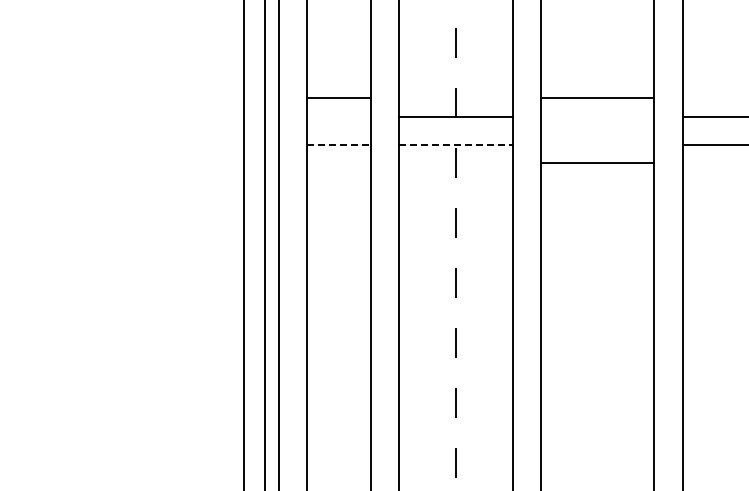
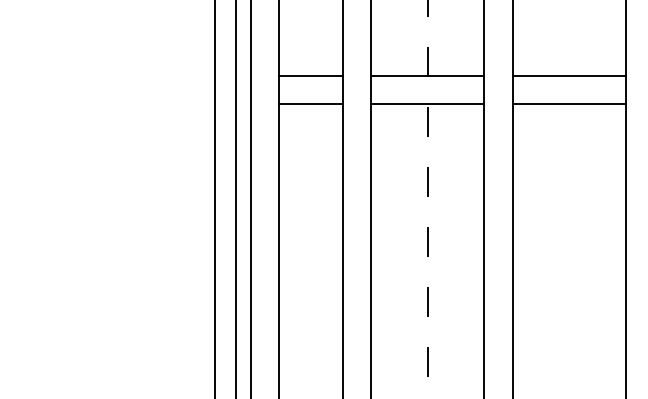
line: (339, 97) -> (310, 75), moved
line: (597, 97) -> (568, 75), moved
line: (339, 145) -> (310, 104), dashed -> solid
line: (456, 145) -> (427, 104), dashed -> solid
line: (597, 163) -> (568, 104), moved

